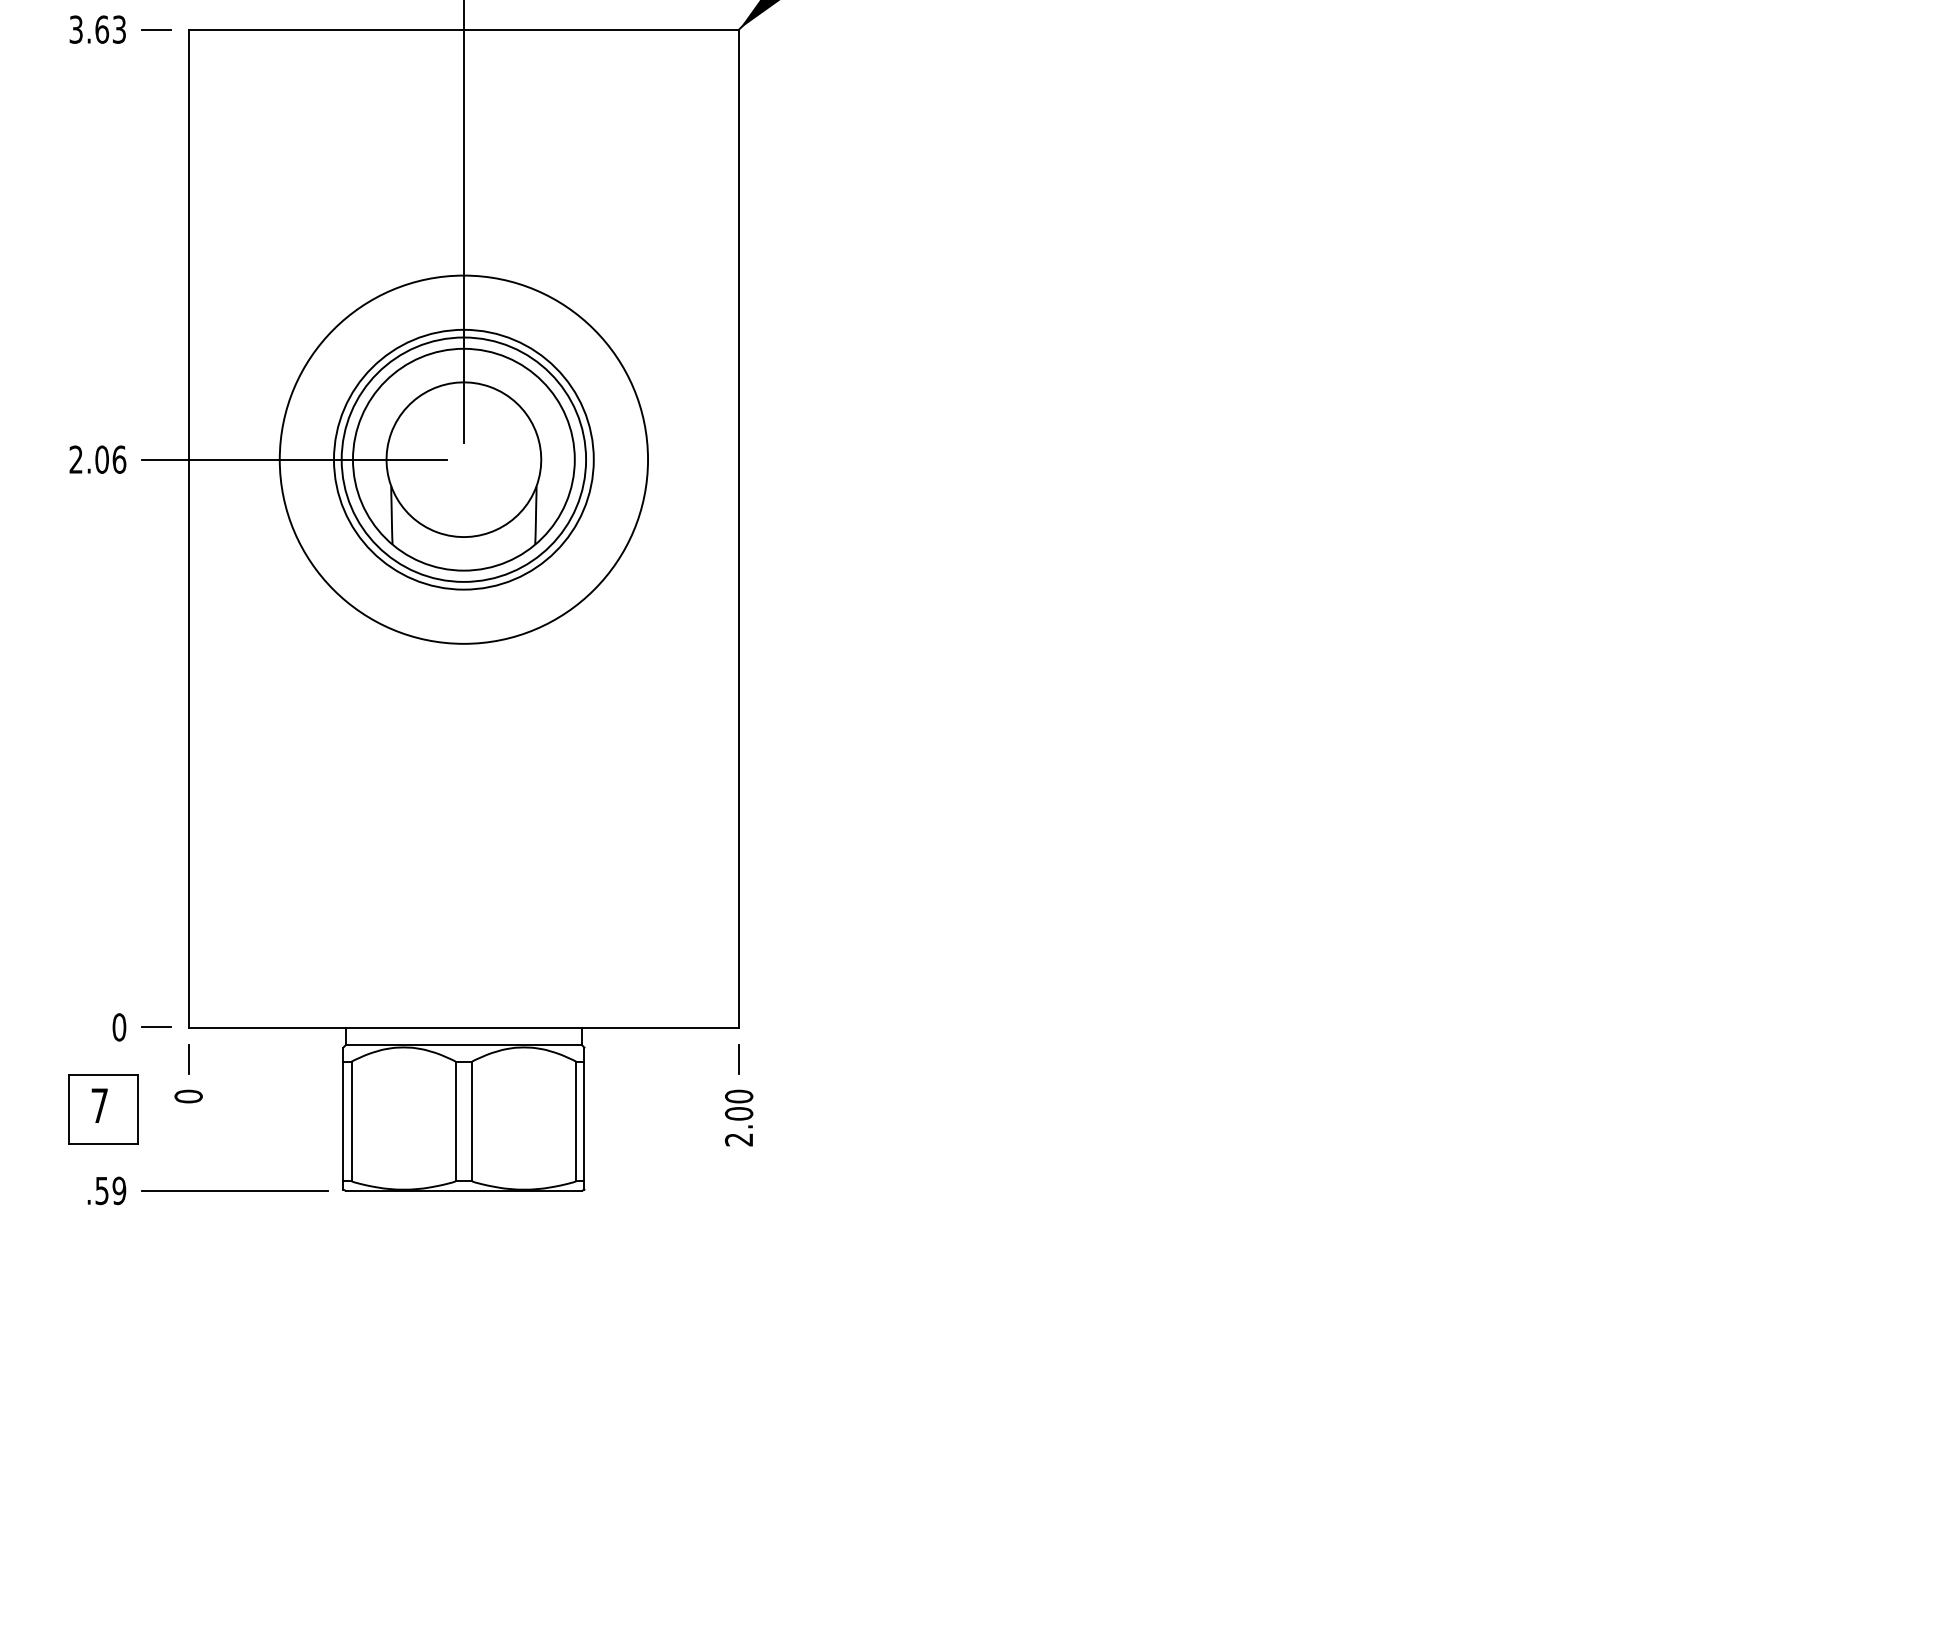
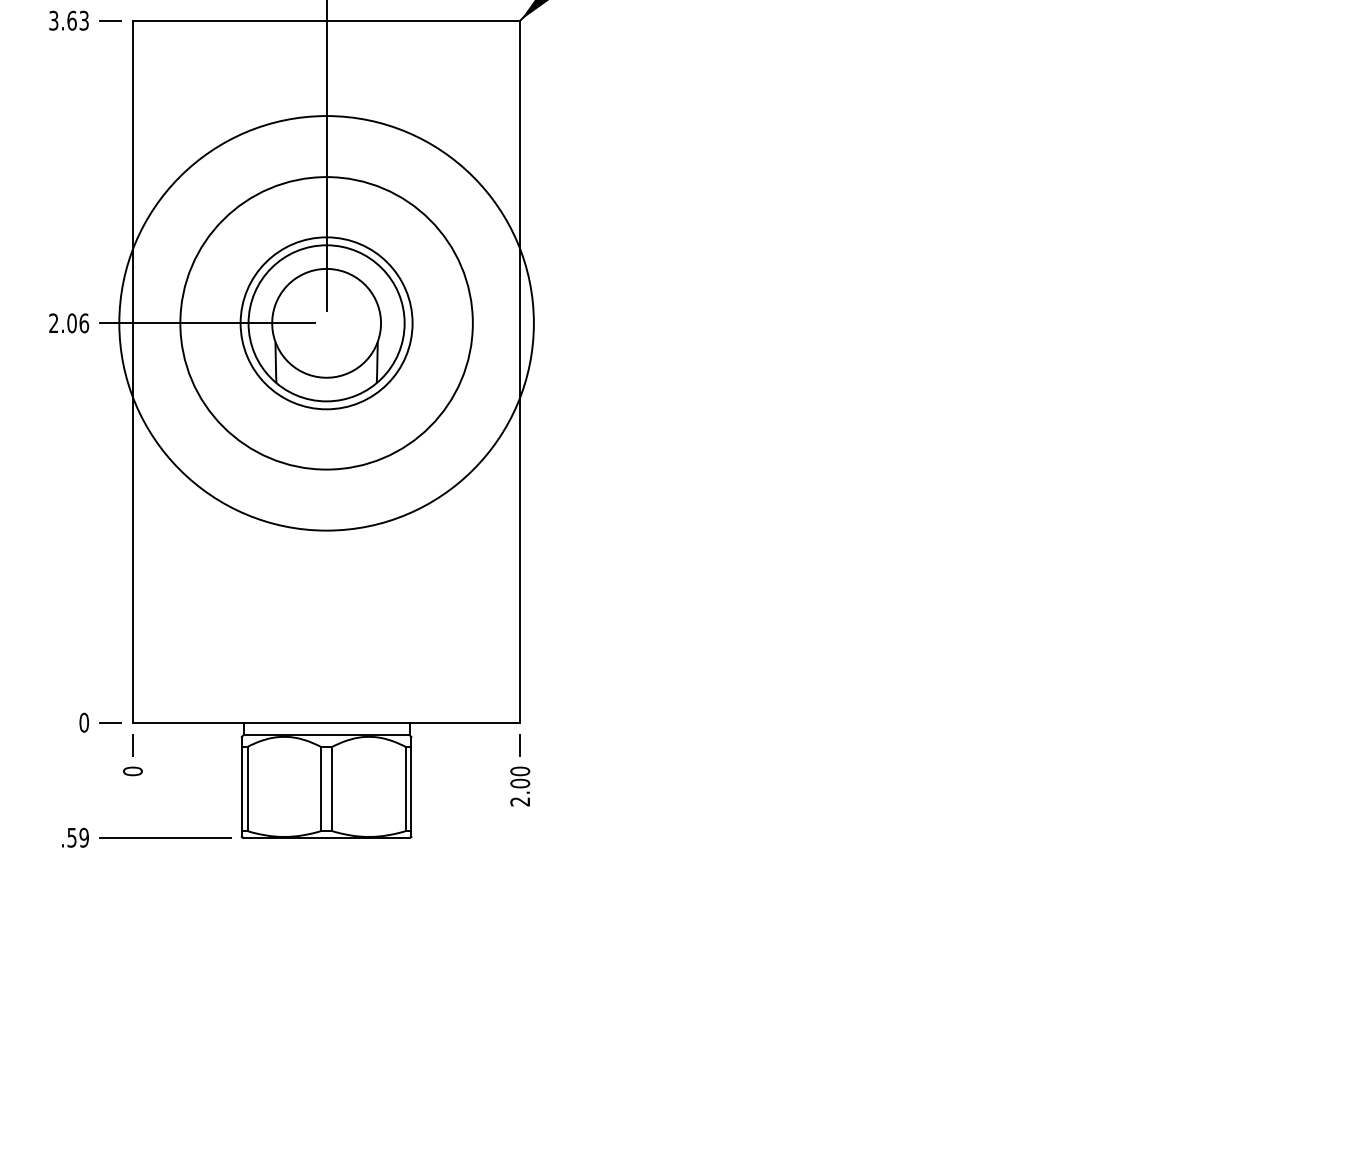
circle: (463, 459) -> (326, 323), size x1.6
circle: (463, 459) -> (326, 323), size x1.6
part: (103, 1109) -> (73, 780), removed

